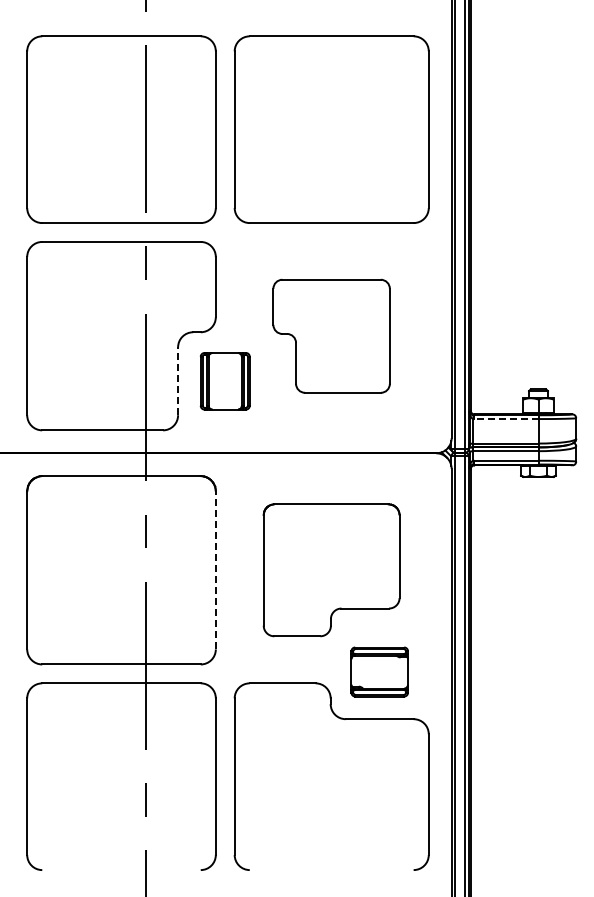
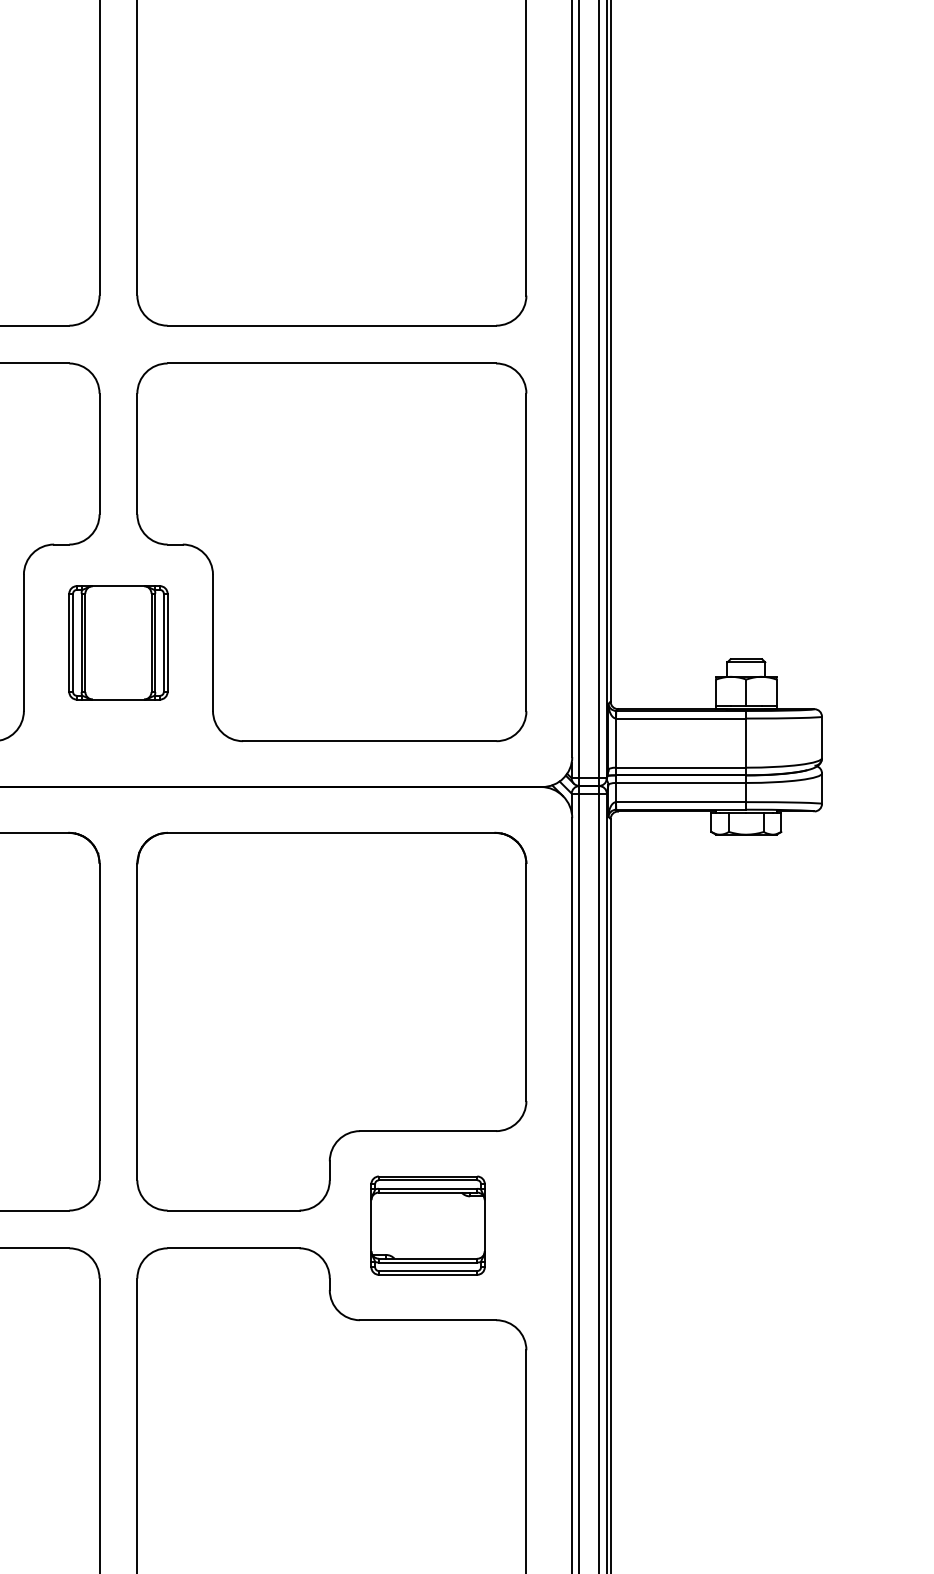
part: (331, 336) -> (331, 553), size x1.67
line: (178, 381) -> (24, 643), dashed -> solid
line: (505, 419) -> (680, 719), dashed -> solid
line: (215, 570) -> (98, 1022), dashed -> solid
part: (331, 570) -> (331, 1022), size x1.43

